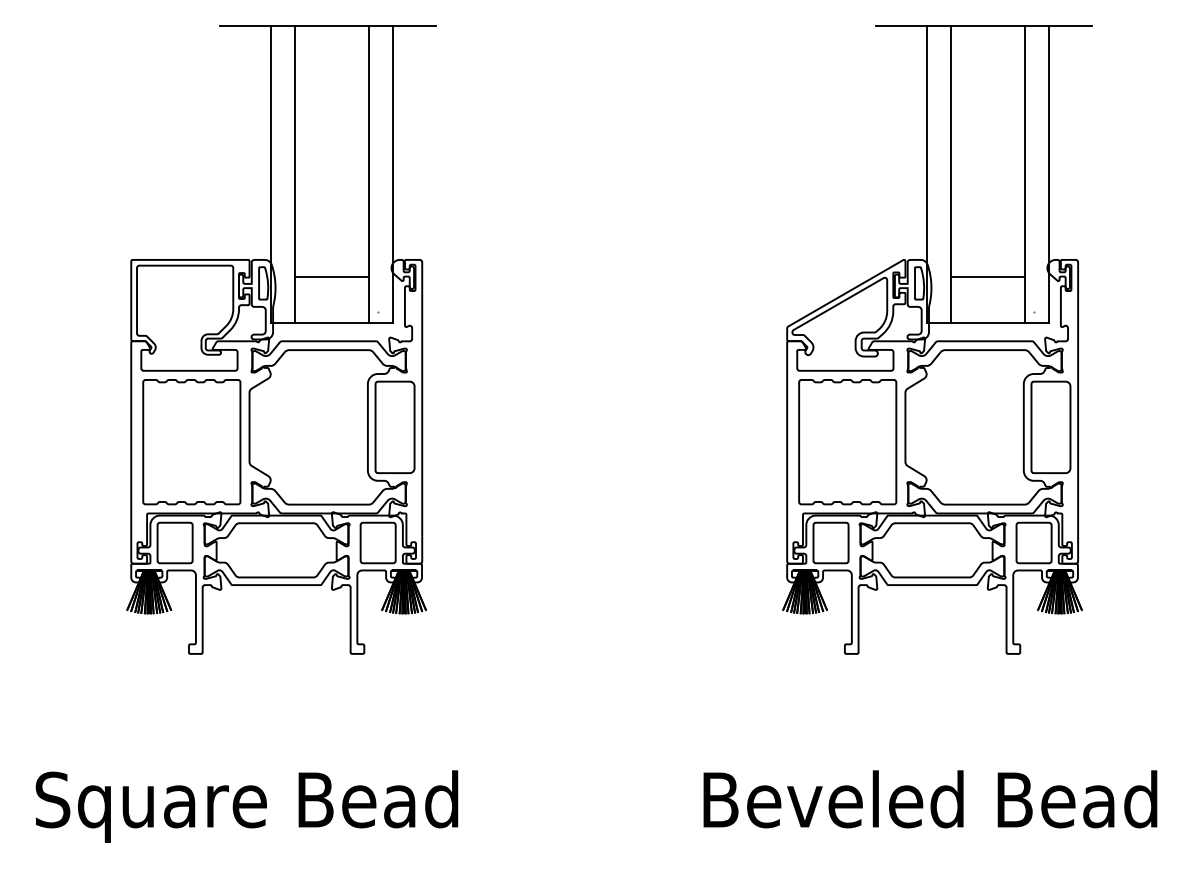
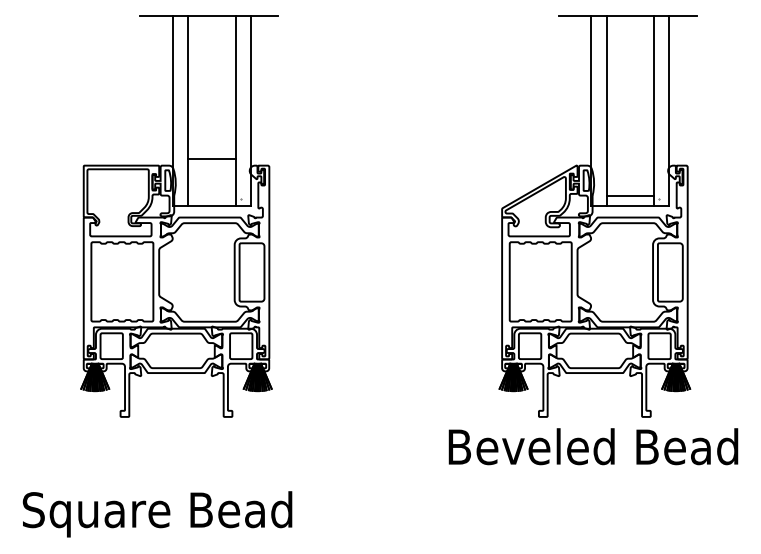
line: (331, 276) -> (211, 158), moved
line: (986, 276) -> (629, 195), moved
text: (930, 799) -> (593, 446), moved

